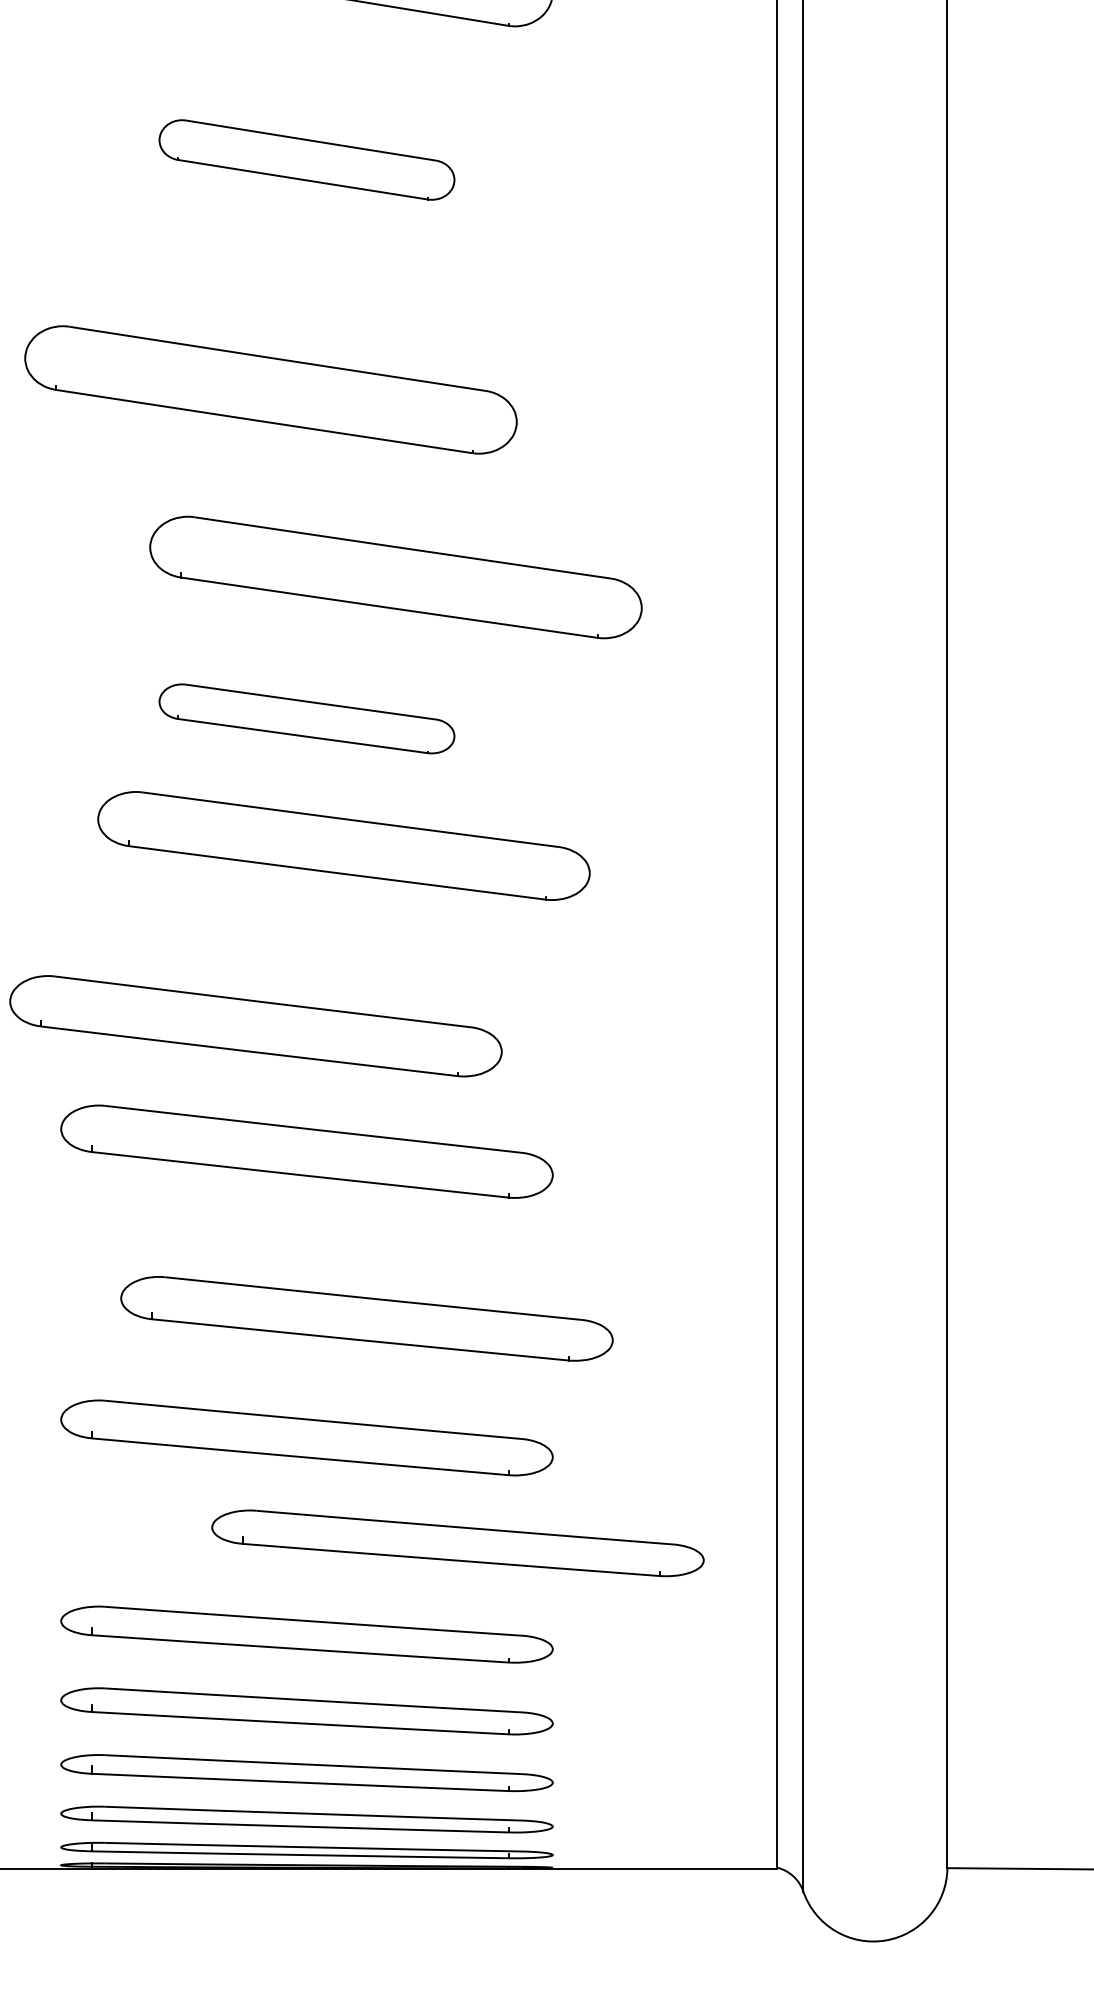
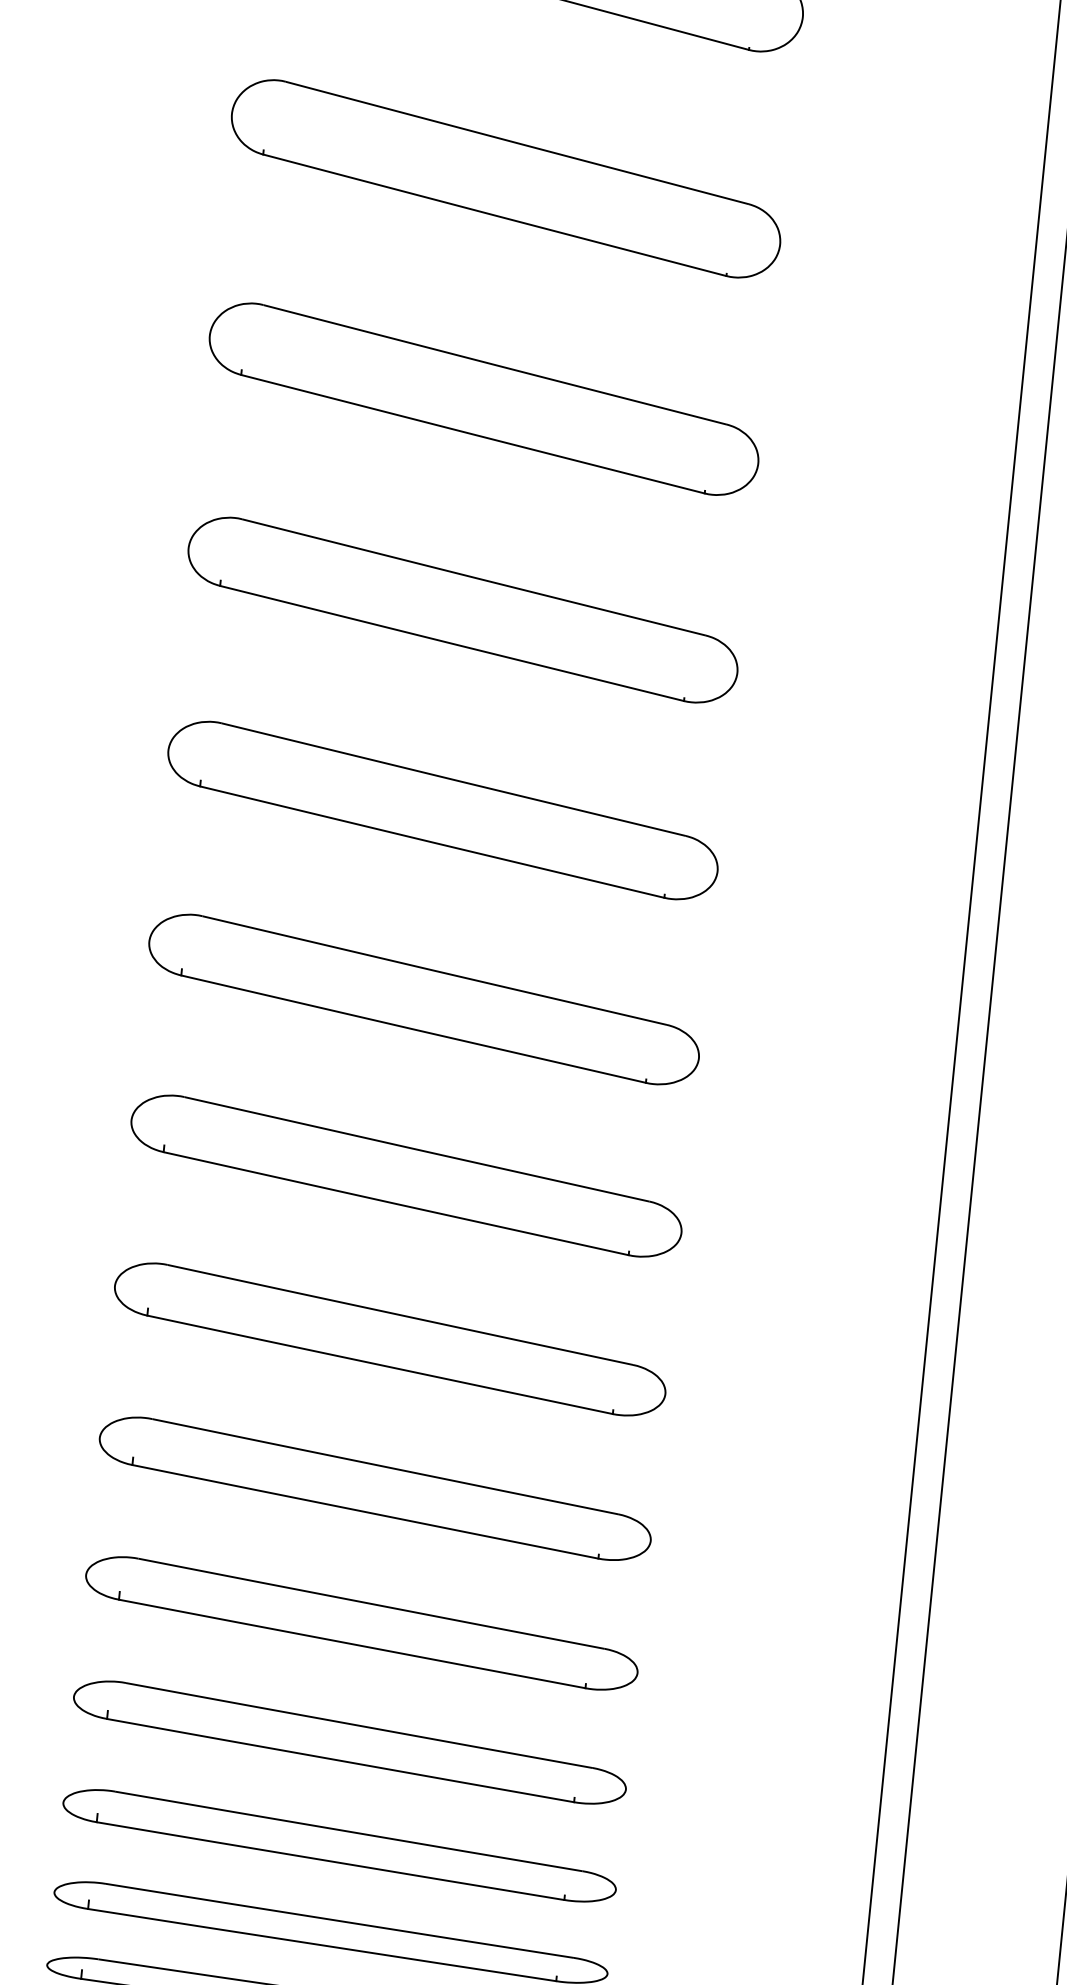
part: (306, 159) -> (505, 178), size x1.67
part: (270, 389) -> (483, 398), moved
part: (395, 577) -> (462, 610), moved
part: (306, 718) -> (442, 810), size x1.67
part: (343, 845) -> (423, 998), moved
part: (255, 1026) -> (405, 1176), moved
part: (306, 1151) -> (389, 1339), moved
part: (366, 1318) -> (374, 1488), moved
part: (457, 1543) -> (349, 1742), moved

